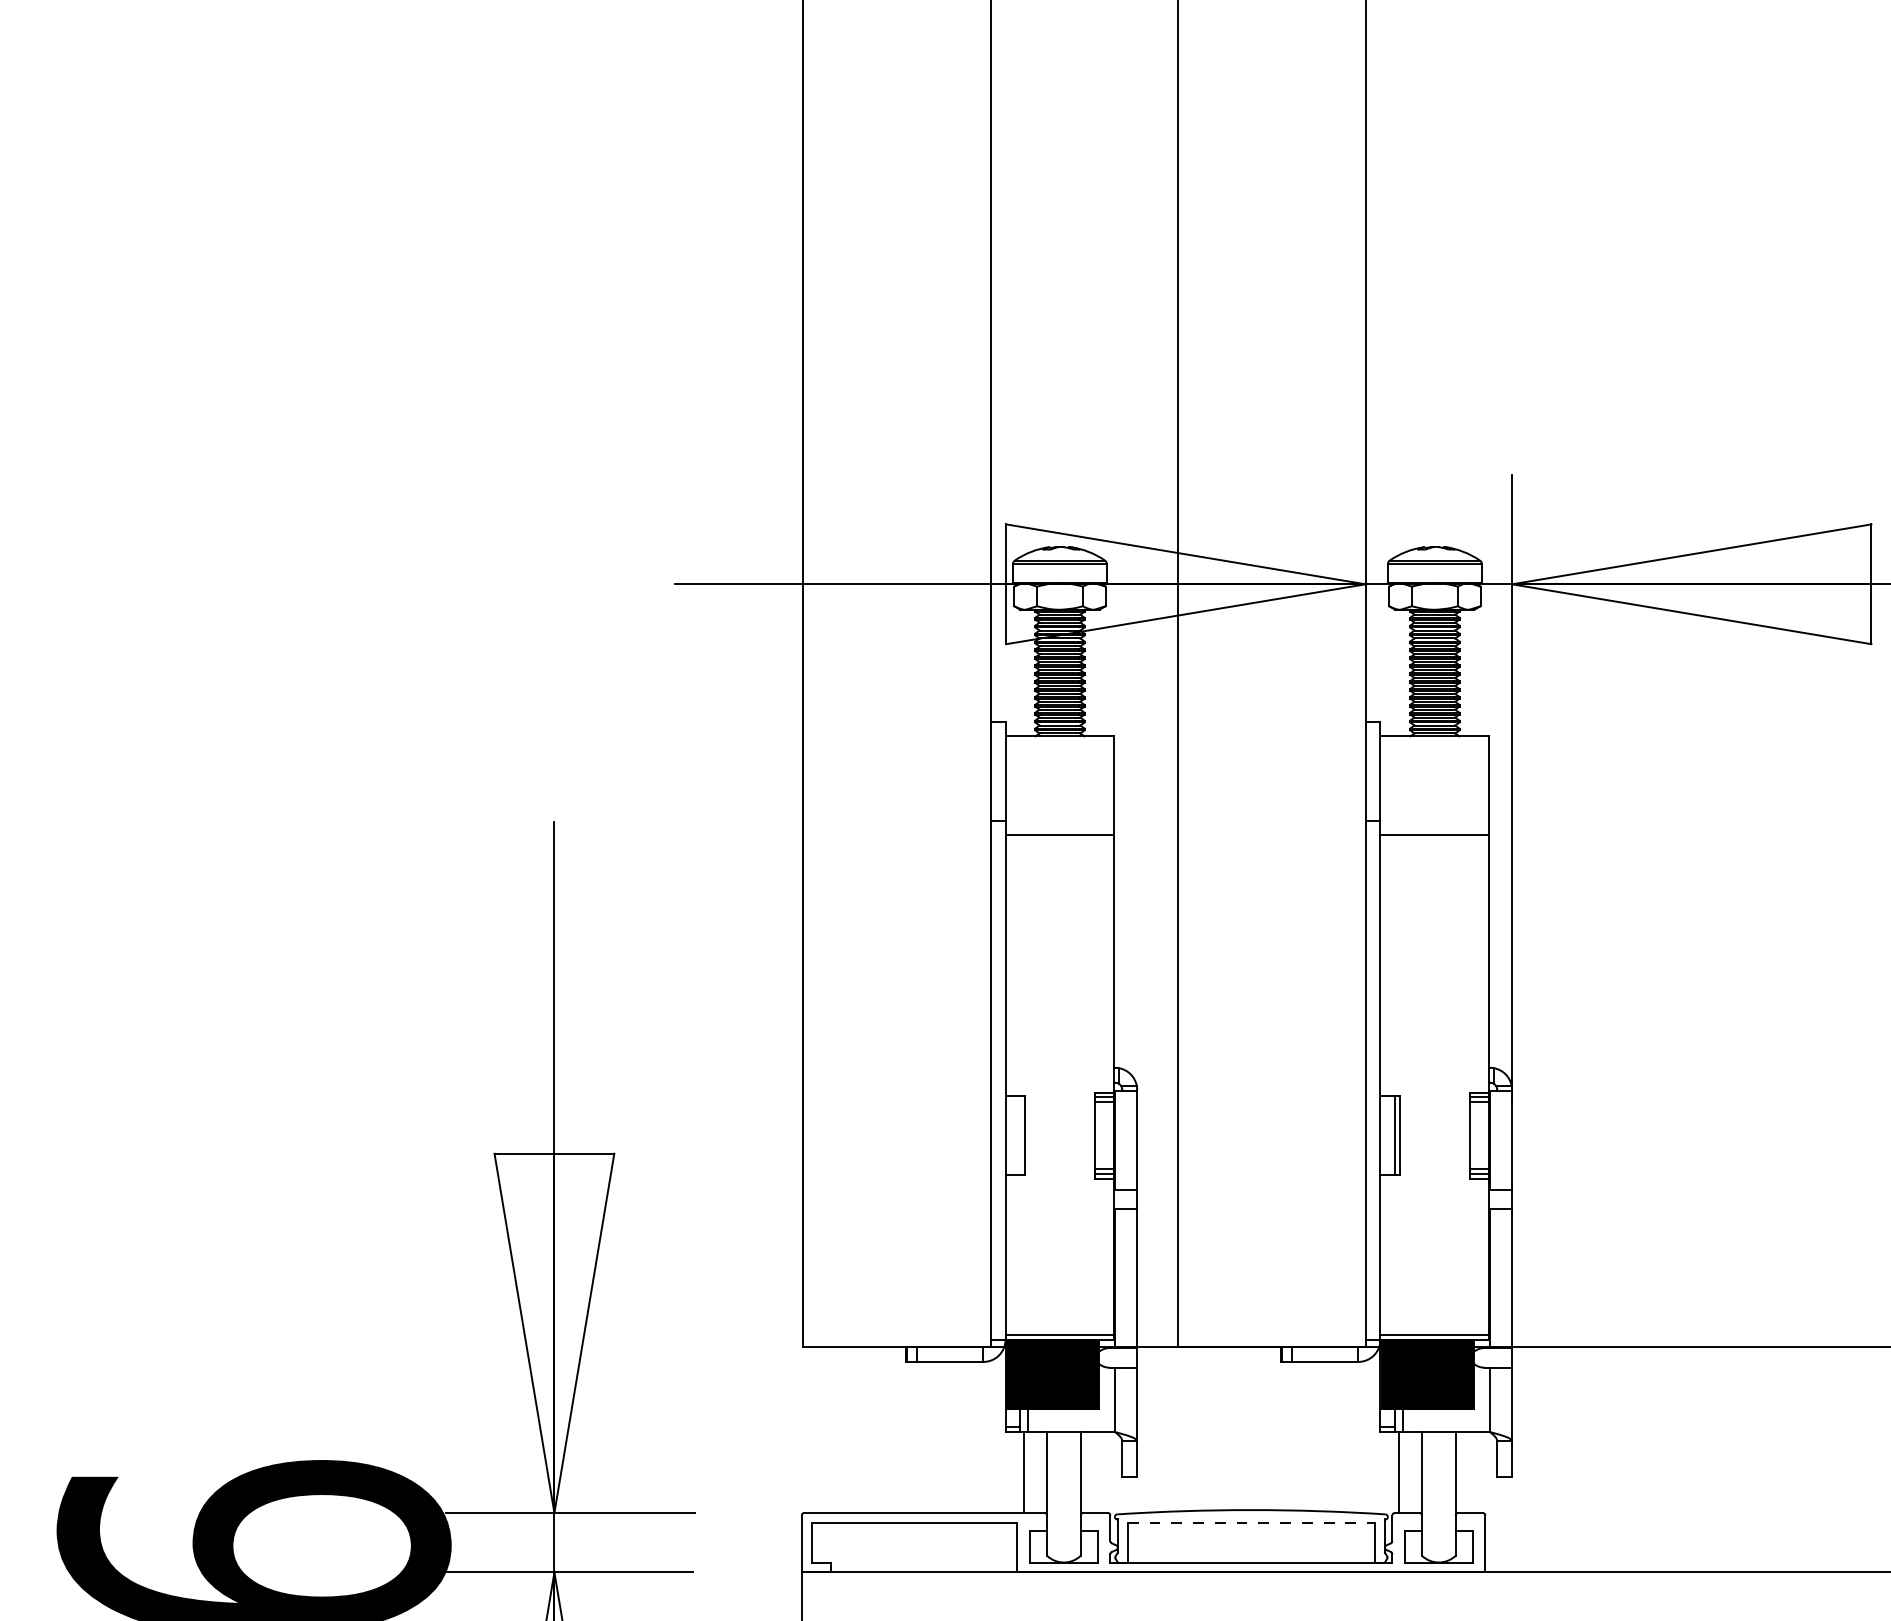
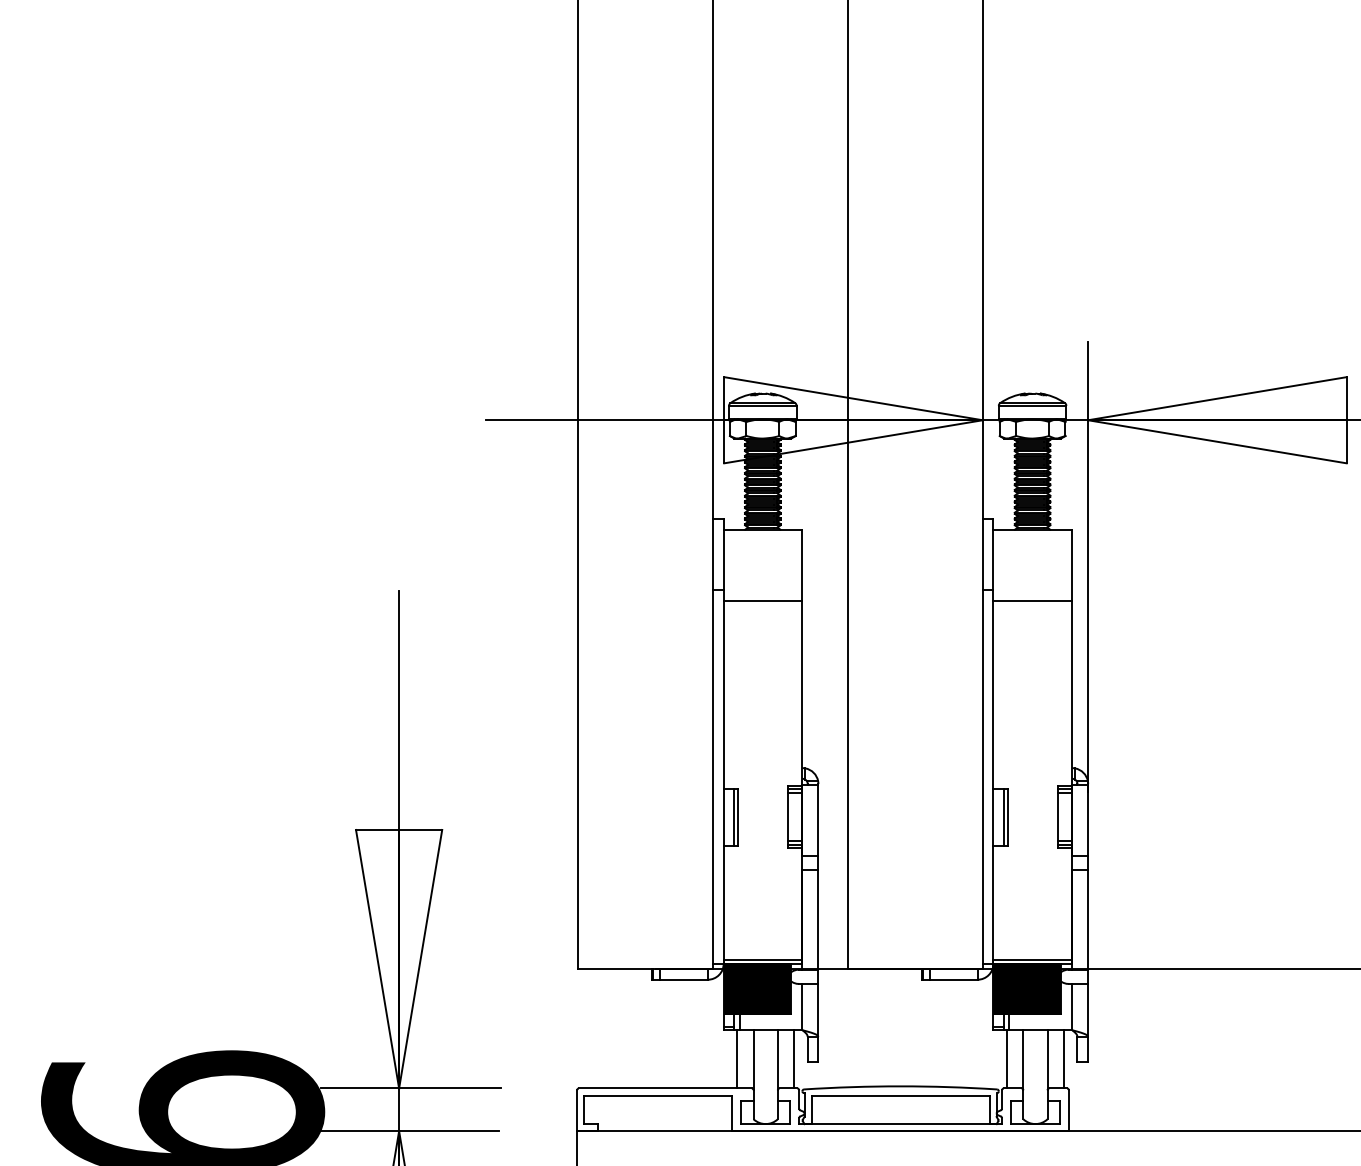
line: (1020, 1135) -> (734, 816), added
line: (1103, 1472) -> (794, 1059), added
line: (1478, 1472) -> (1063, 1059), added
line: (1251, 1522) -> (900, 1095), dashed -> solid

